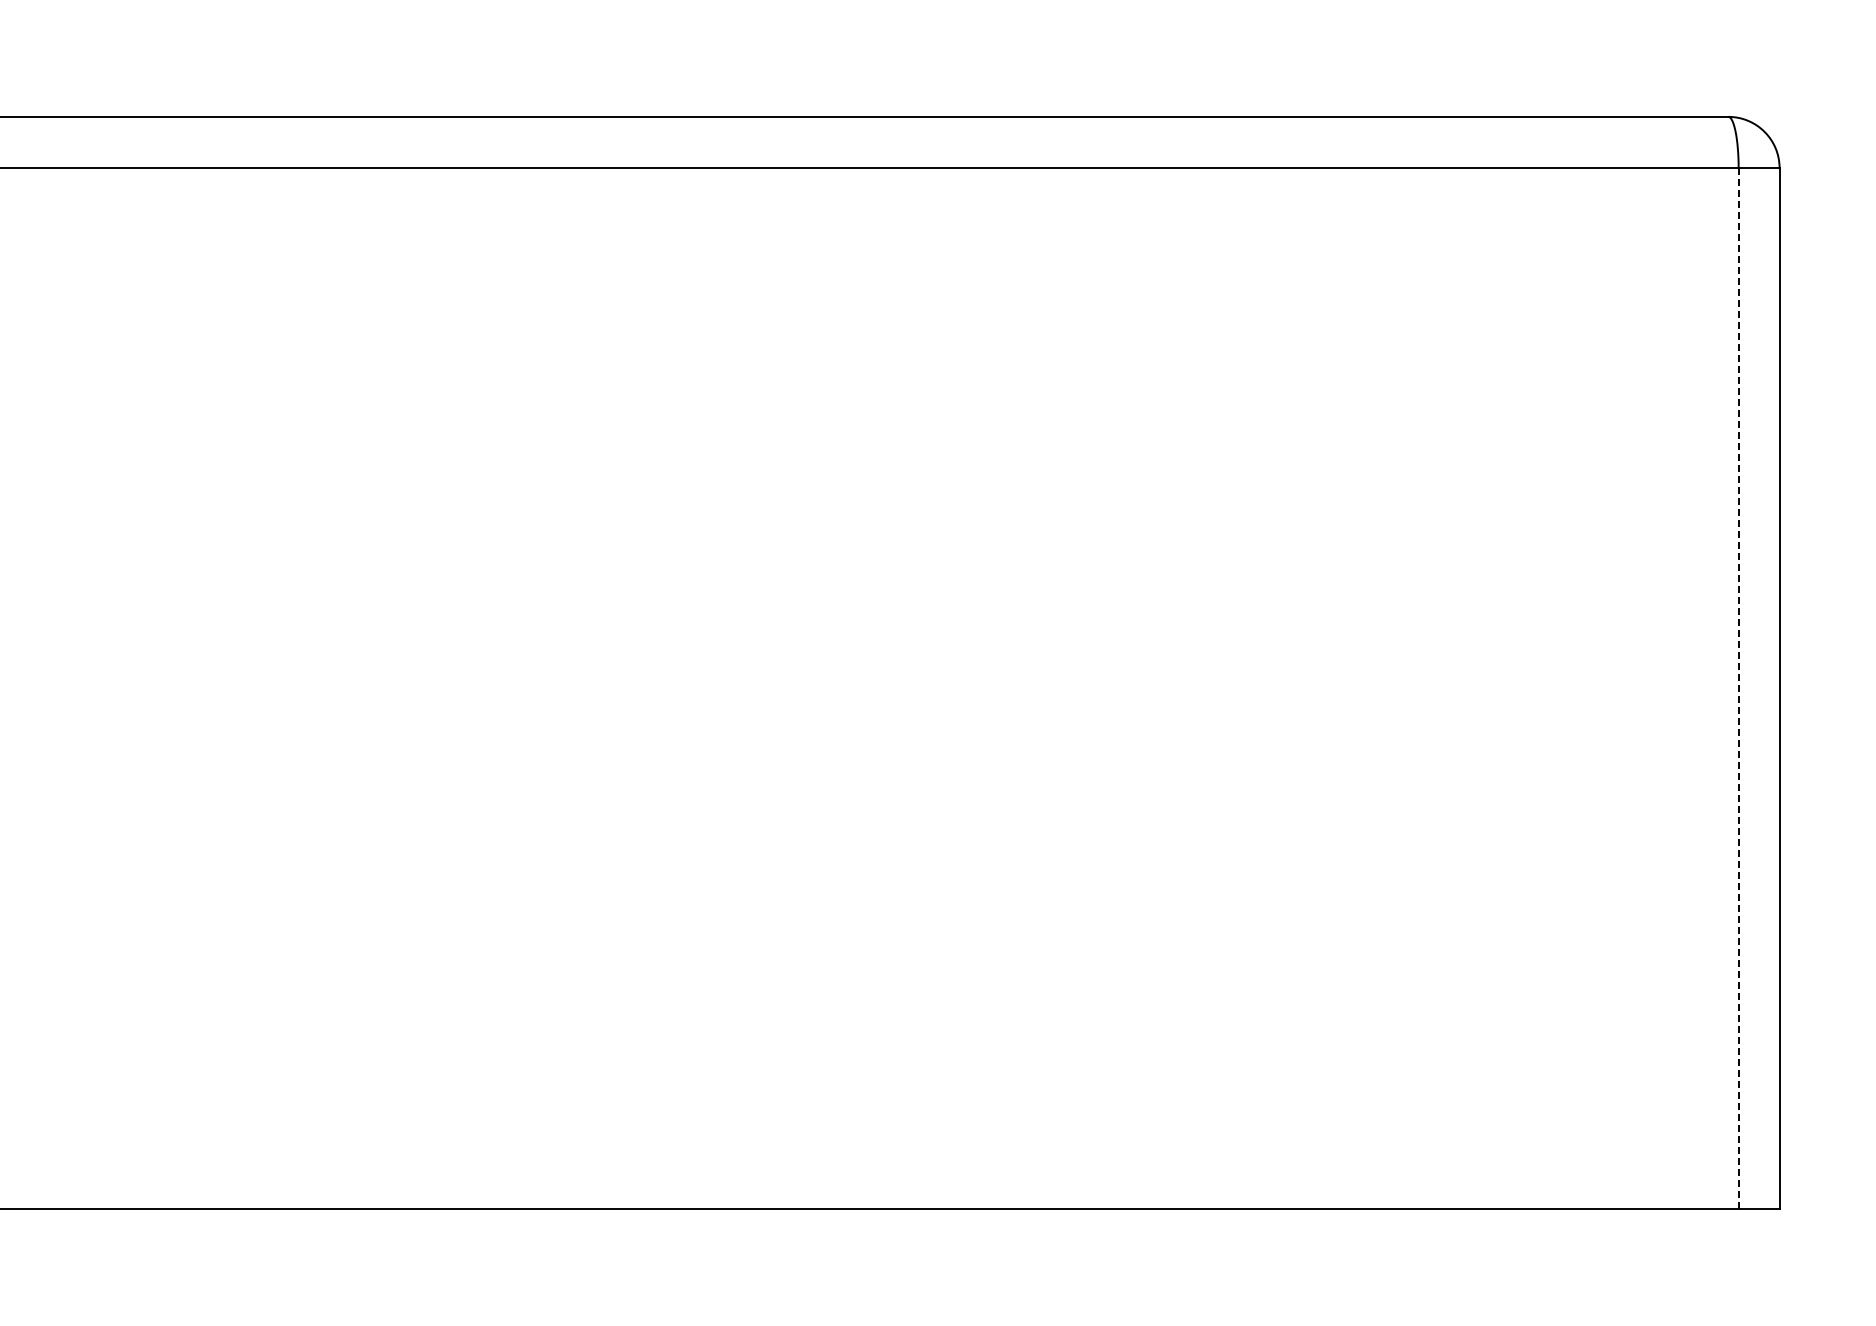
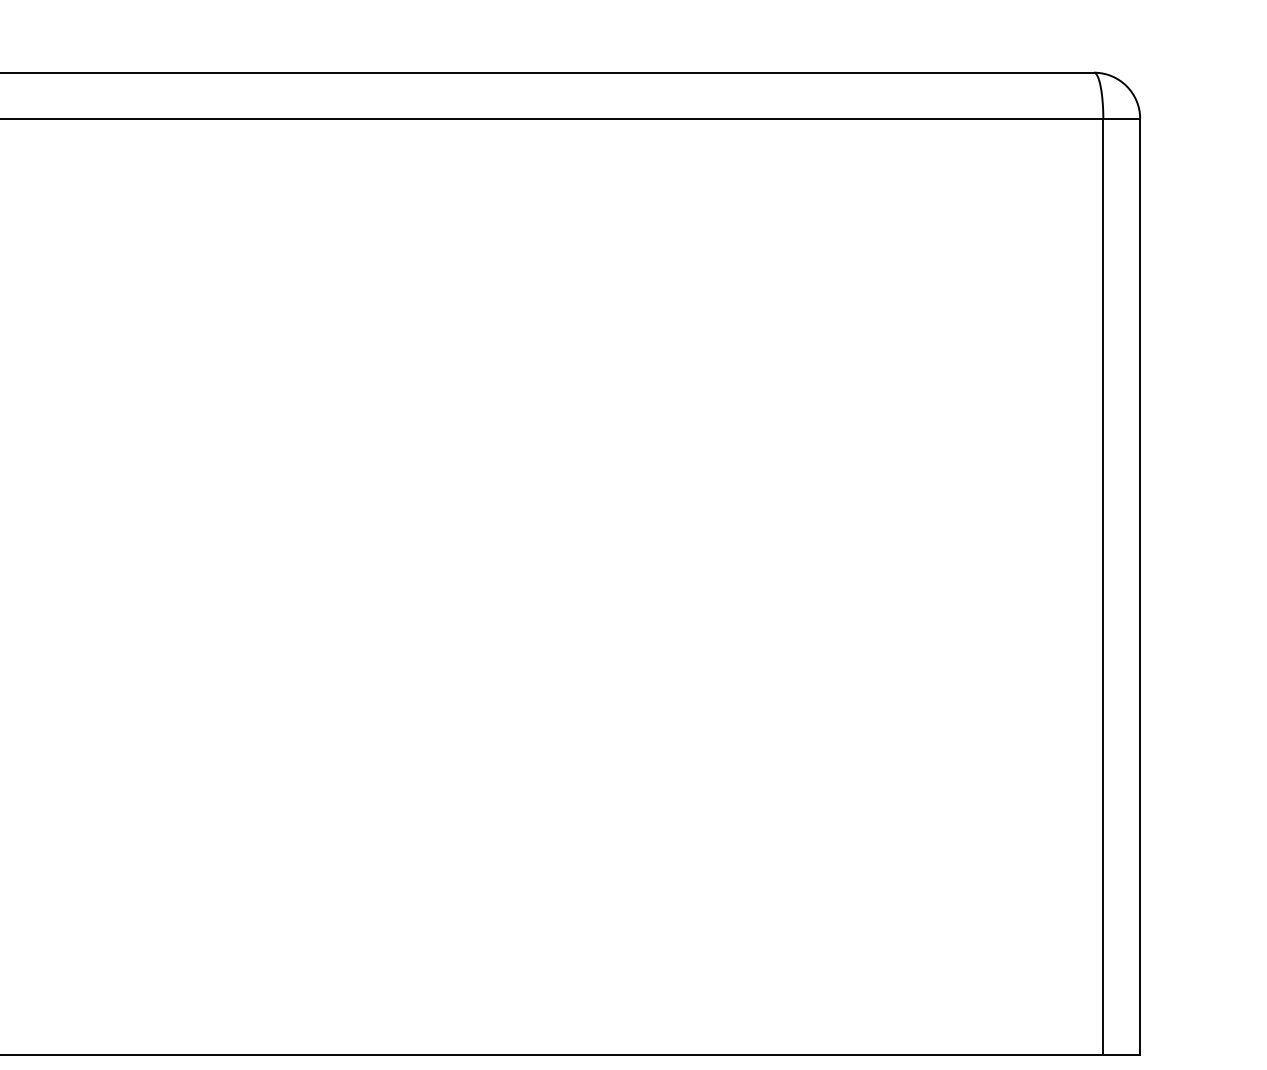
line: (1738, 688) -> (1103, 586), dashed -> solid

